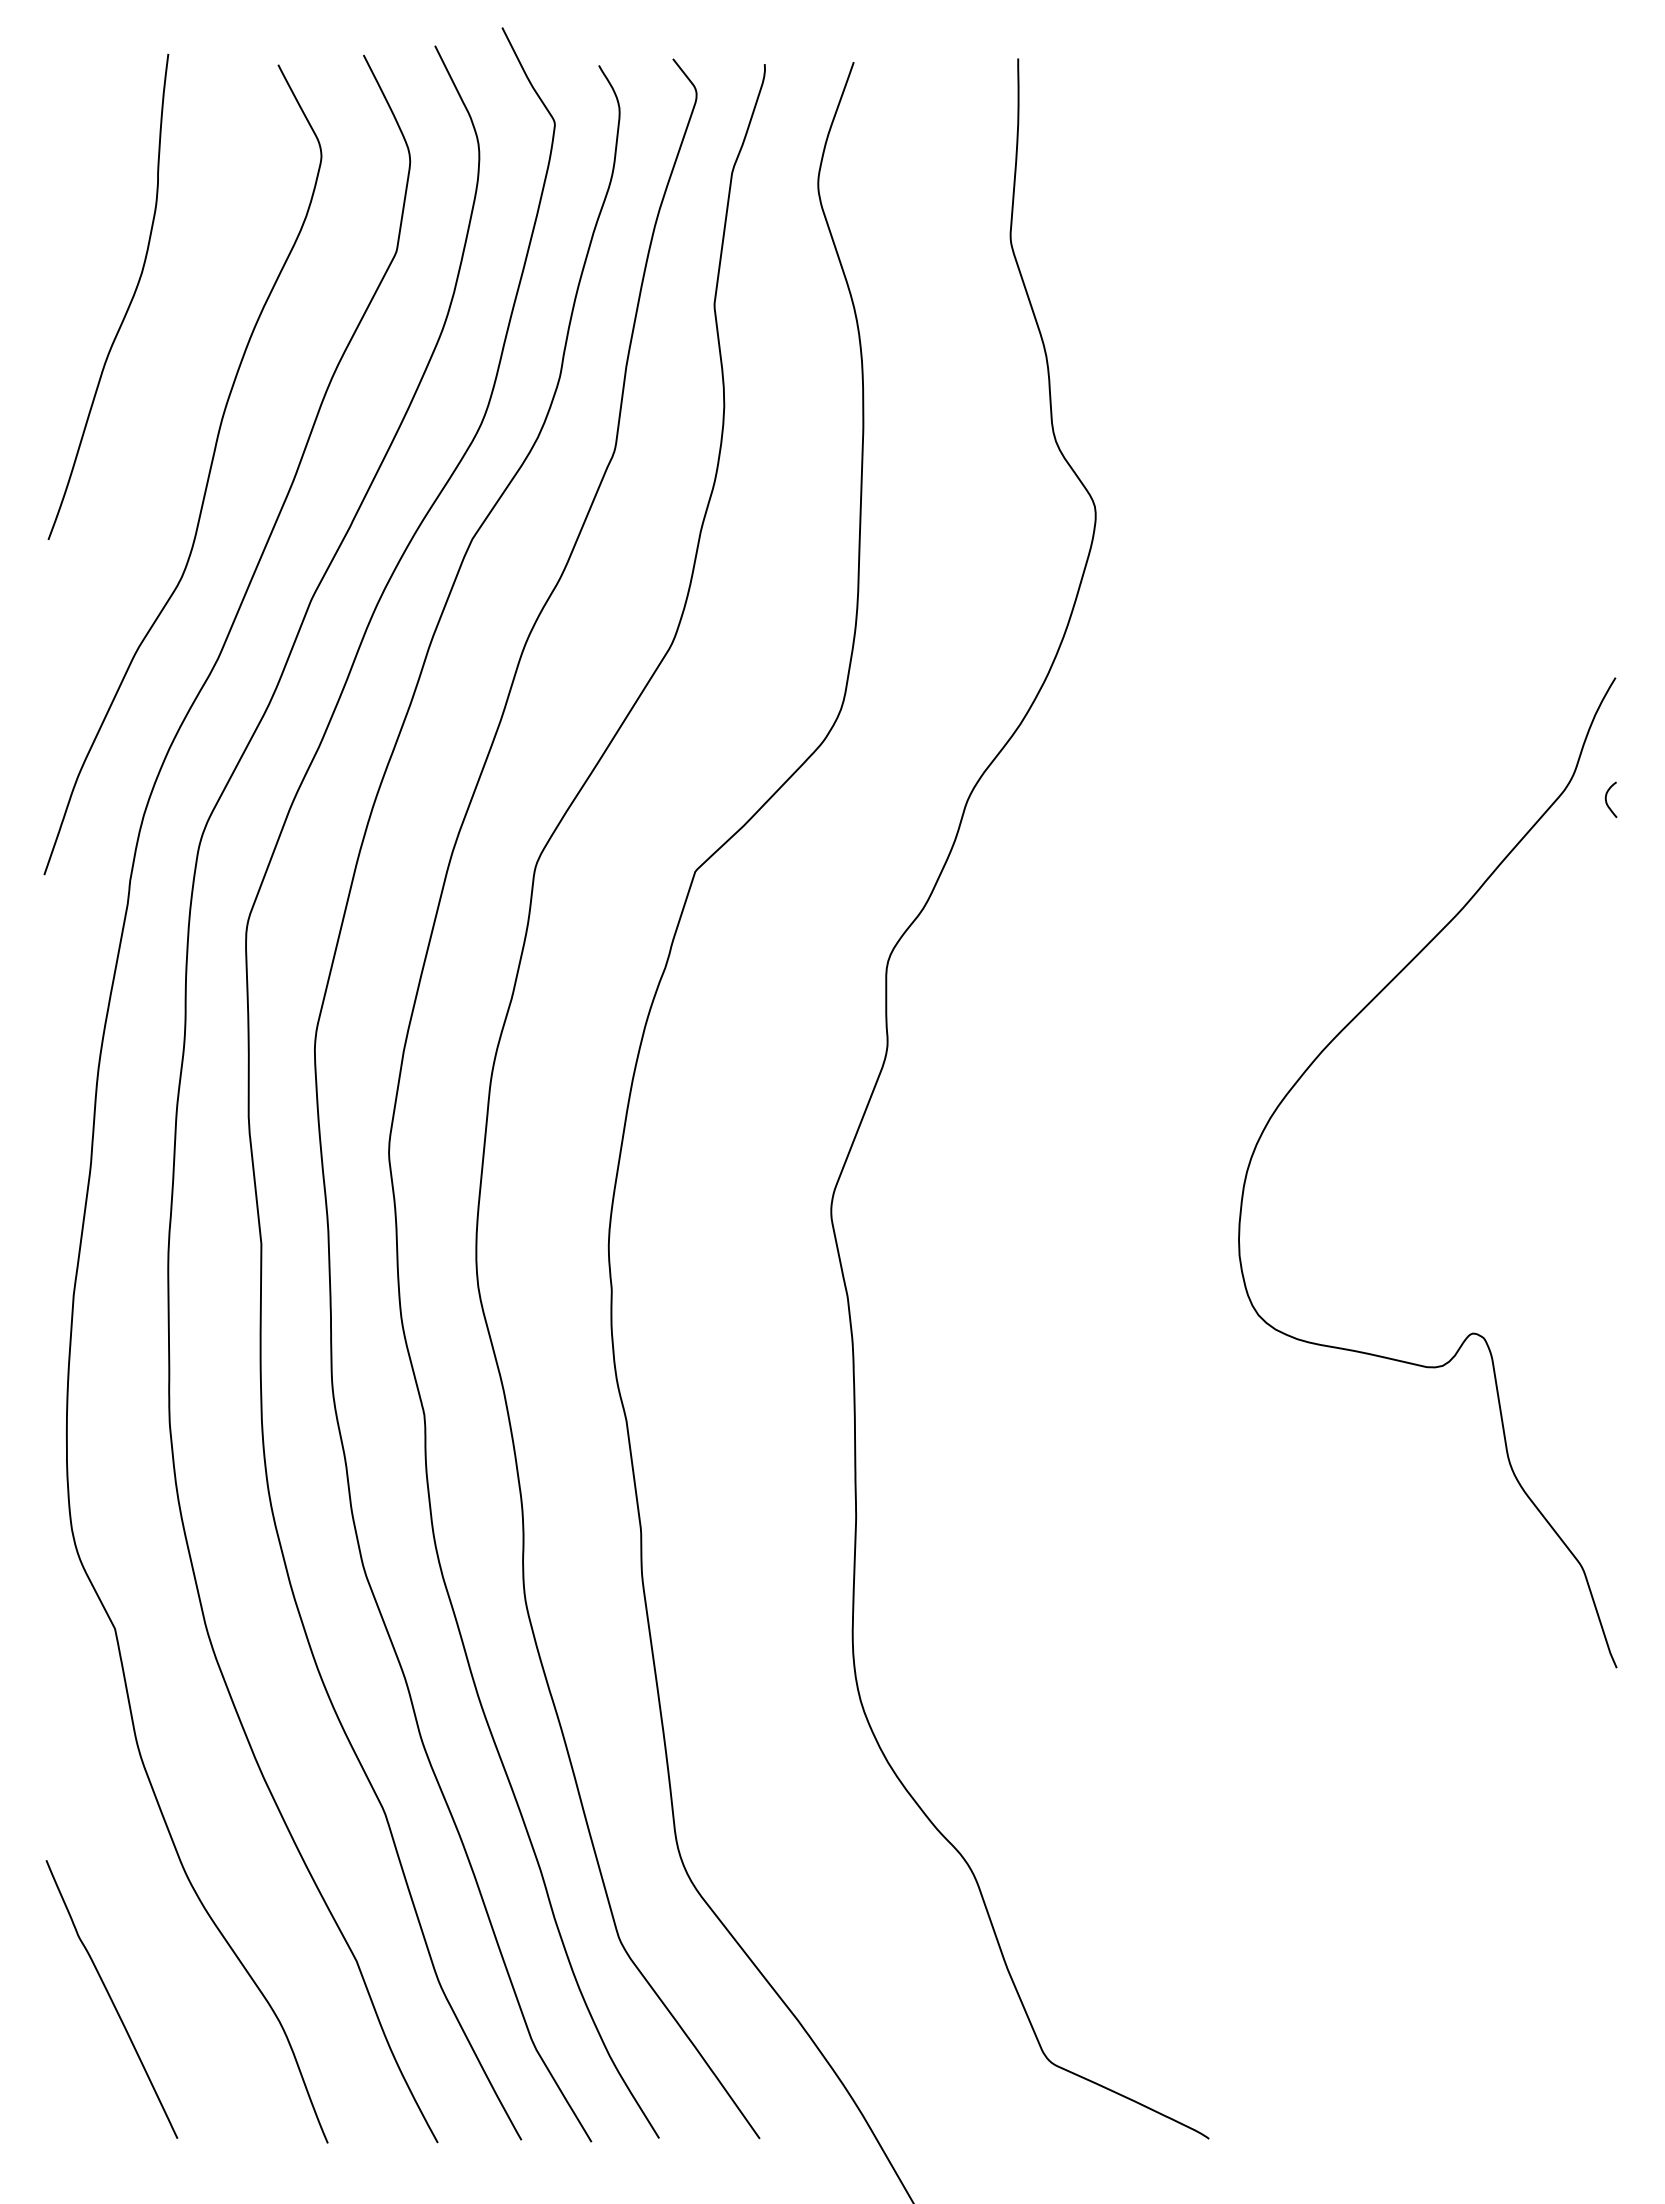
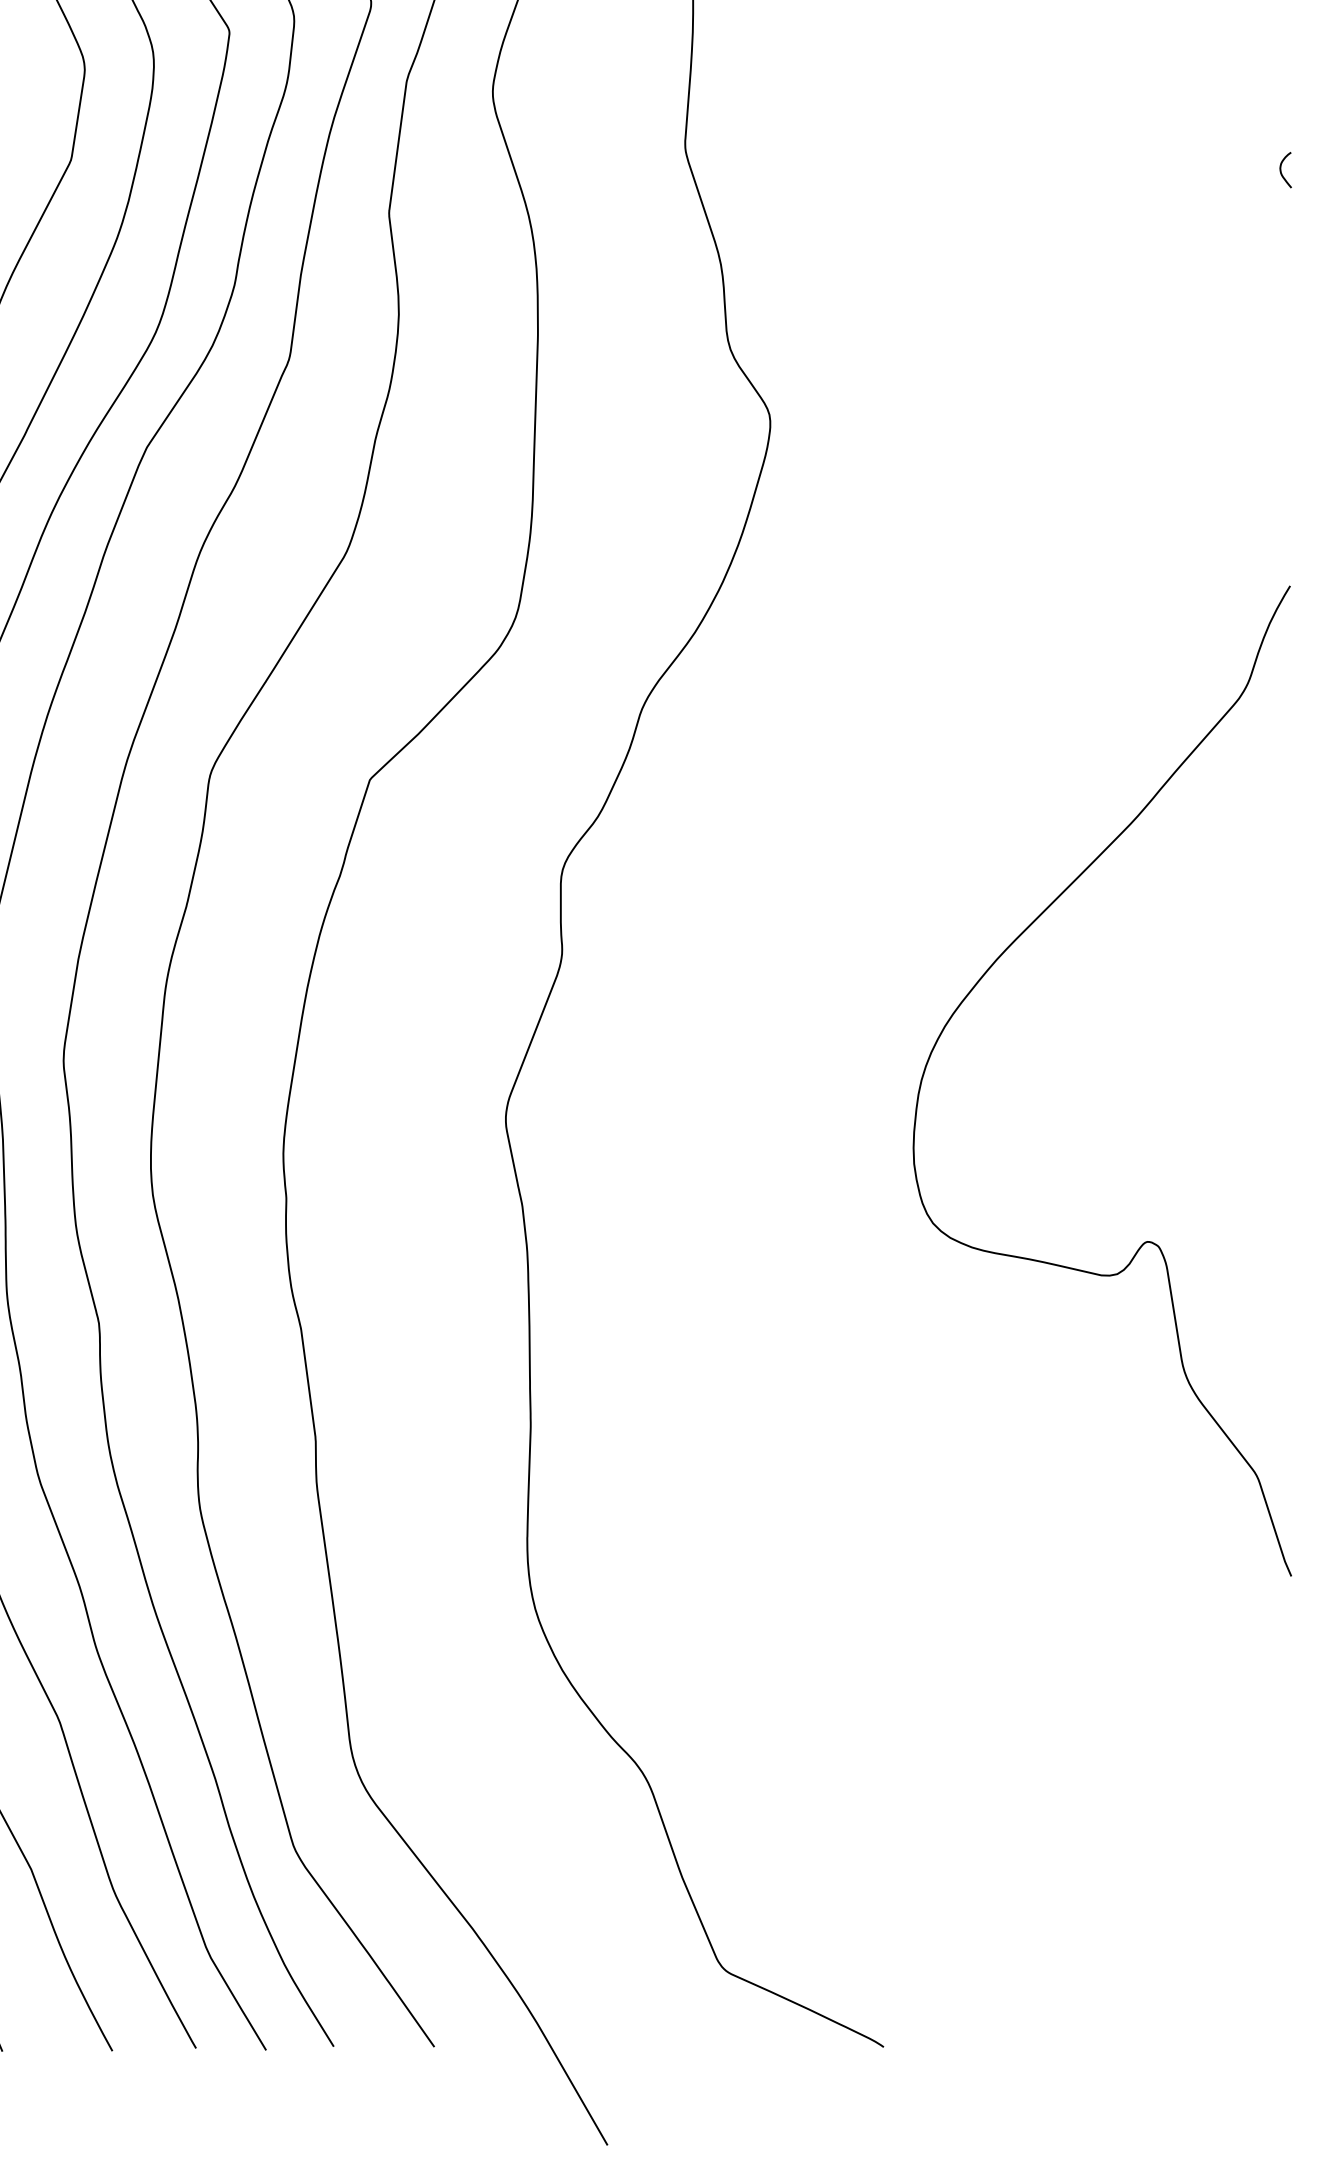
curve: (1607, 801) -> (1282, 171), moved

